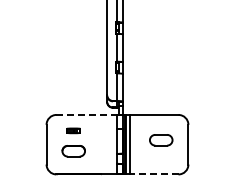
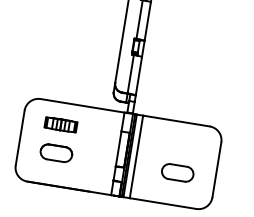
line: (87, 114) -> (83, 105), dashed -> solid
part: (73, 130) -> (60, 124), size x1.67
part: (161, 140) -> (178, 173), moved
line: (153, 174) -> (161, 203), dashed -> solid

